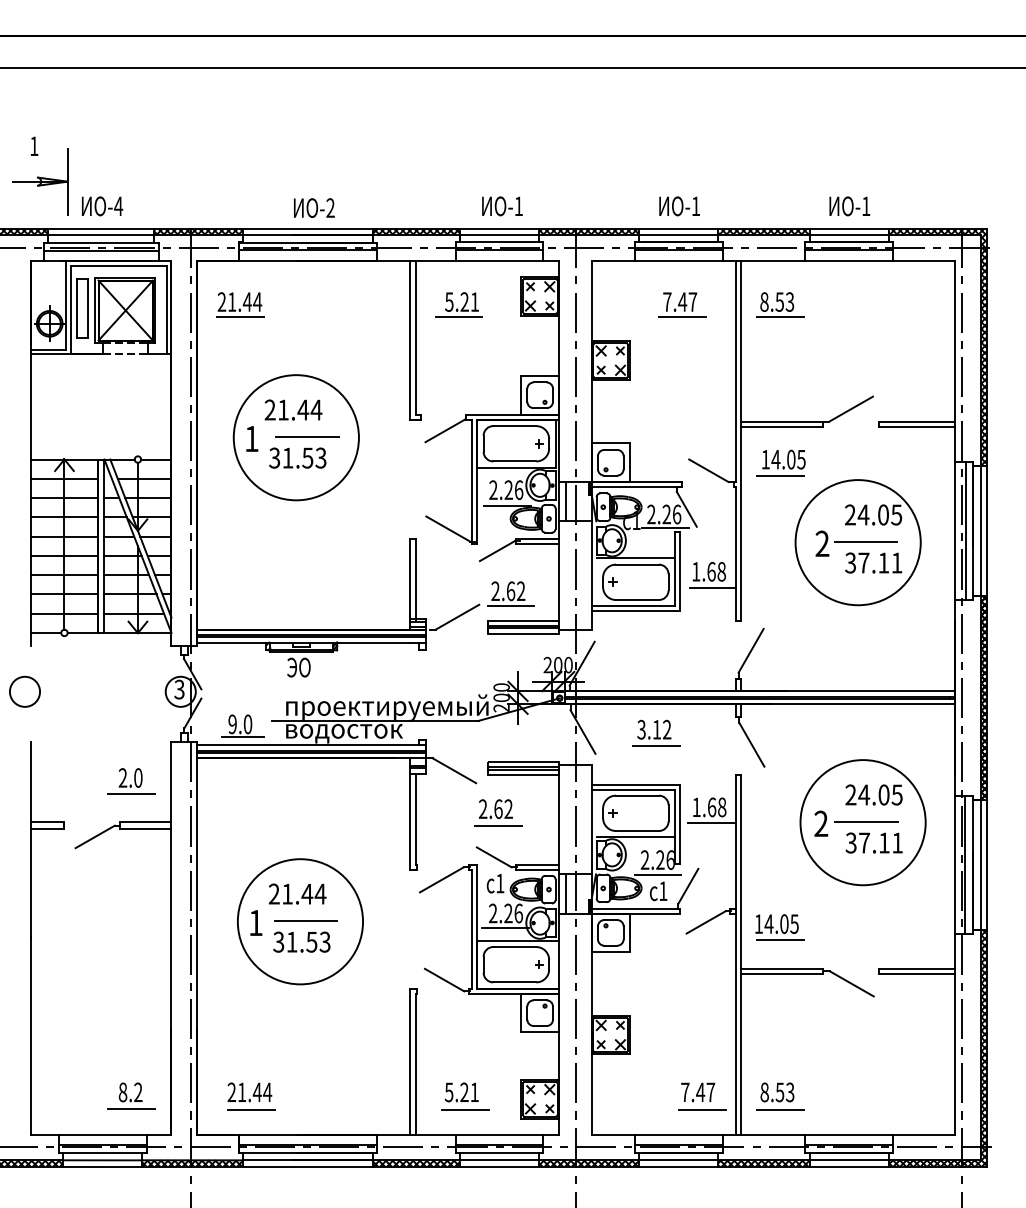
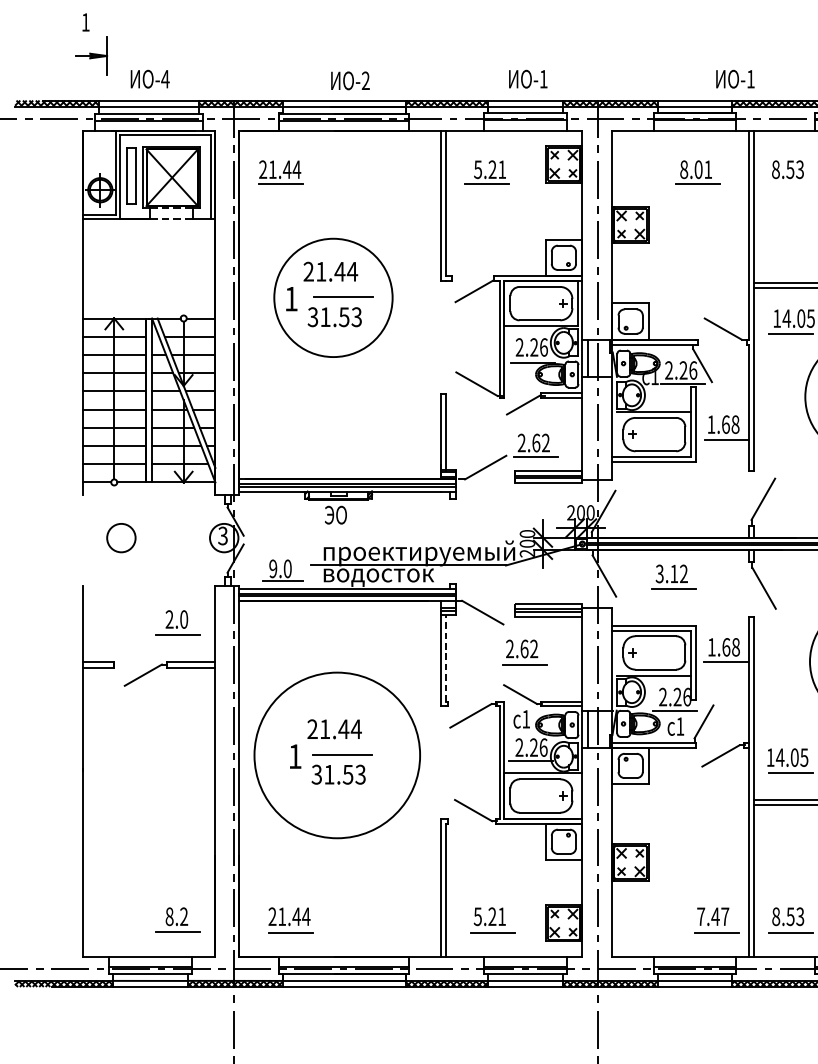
part: (40, 181) -> (91, 55), size x0.6
text: (679, 206) -> (735, 79), moved
text: (680, 301) -> (696, 169), 7.47 -> 8.01
line: (779, 317) -> (790, 184), removed
circle: (24, 691) -> (120, 537), moved
line: (415, 819) -> (446, 658), solid -> dashed
circle: (300, 921) -> (337, 755), size x1.4

